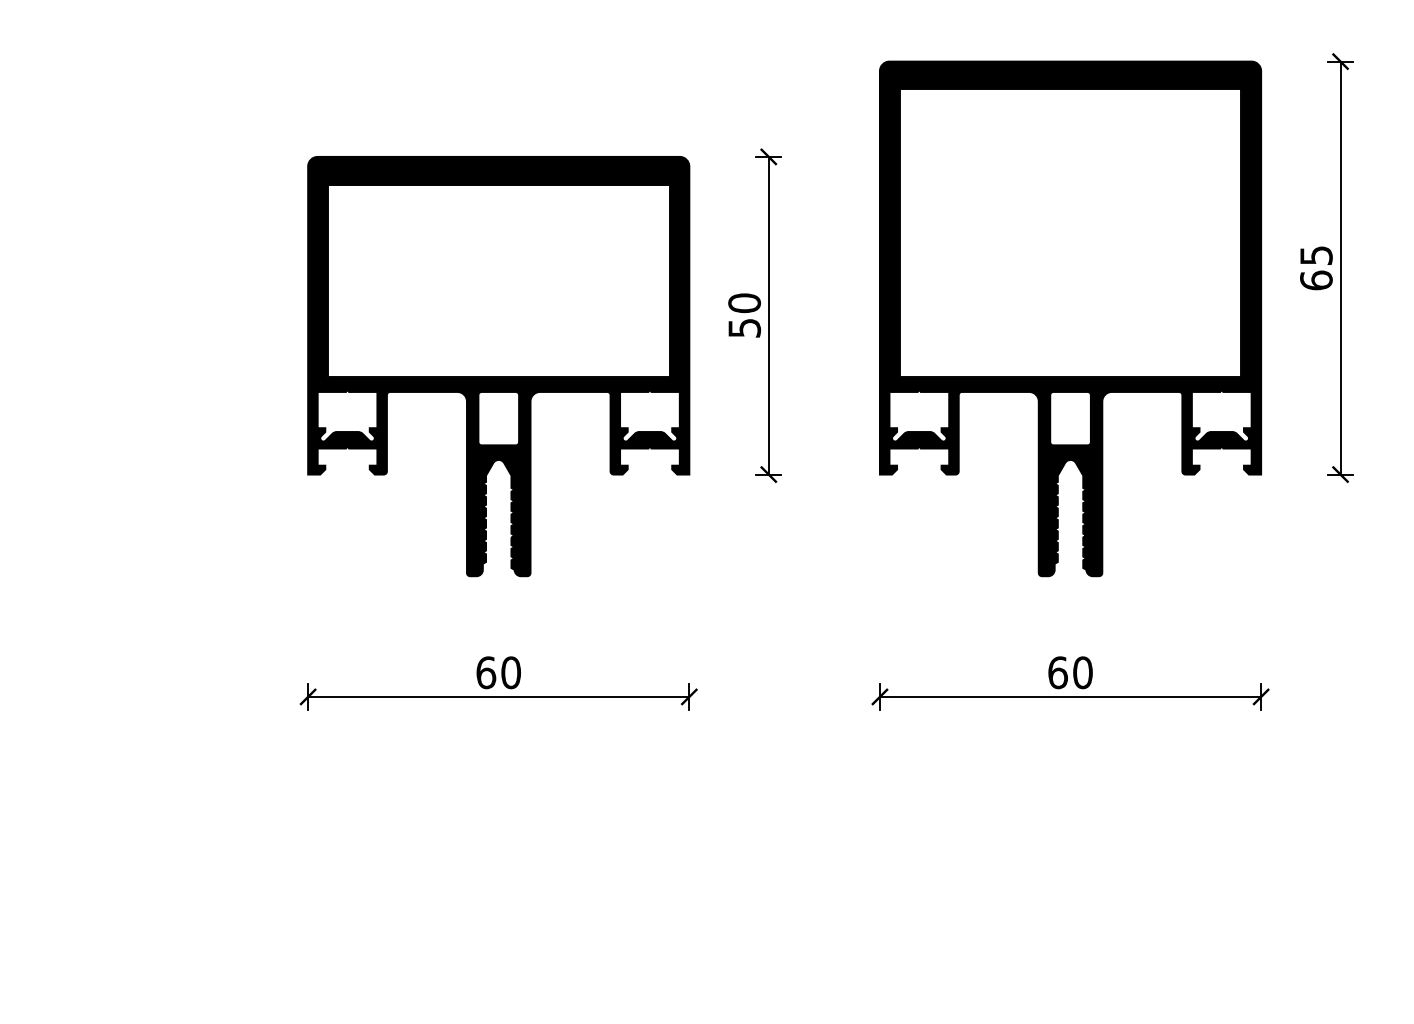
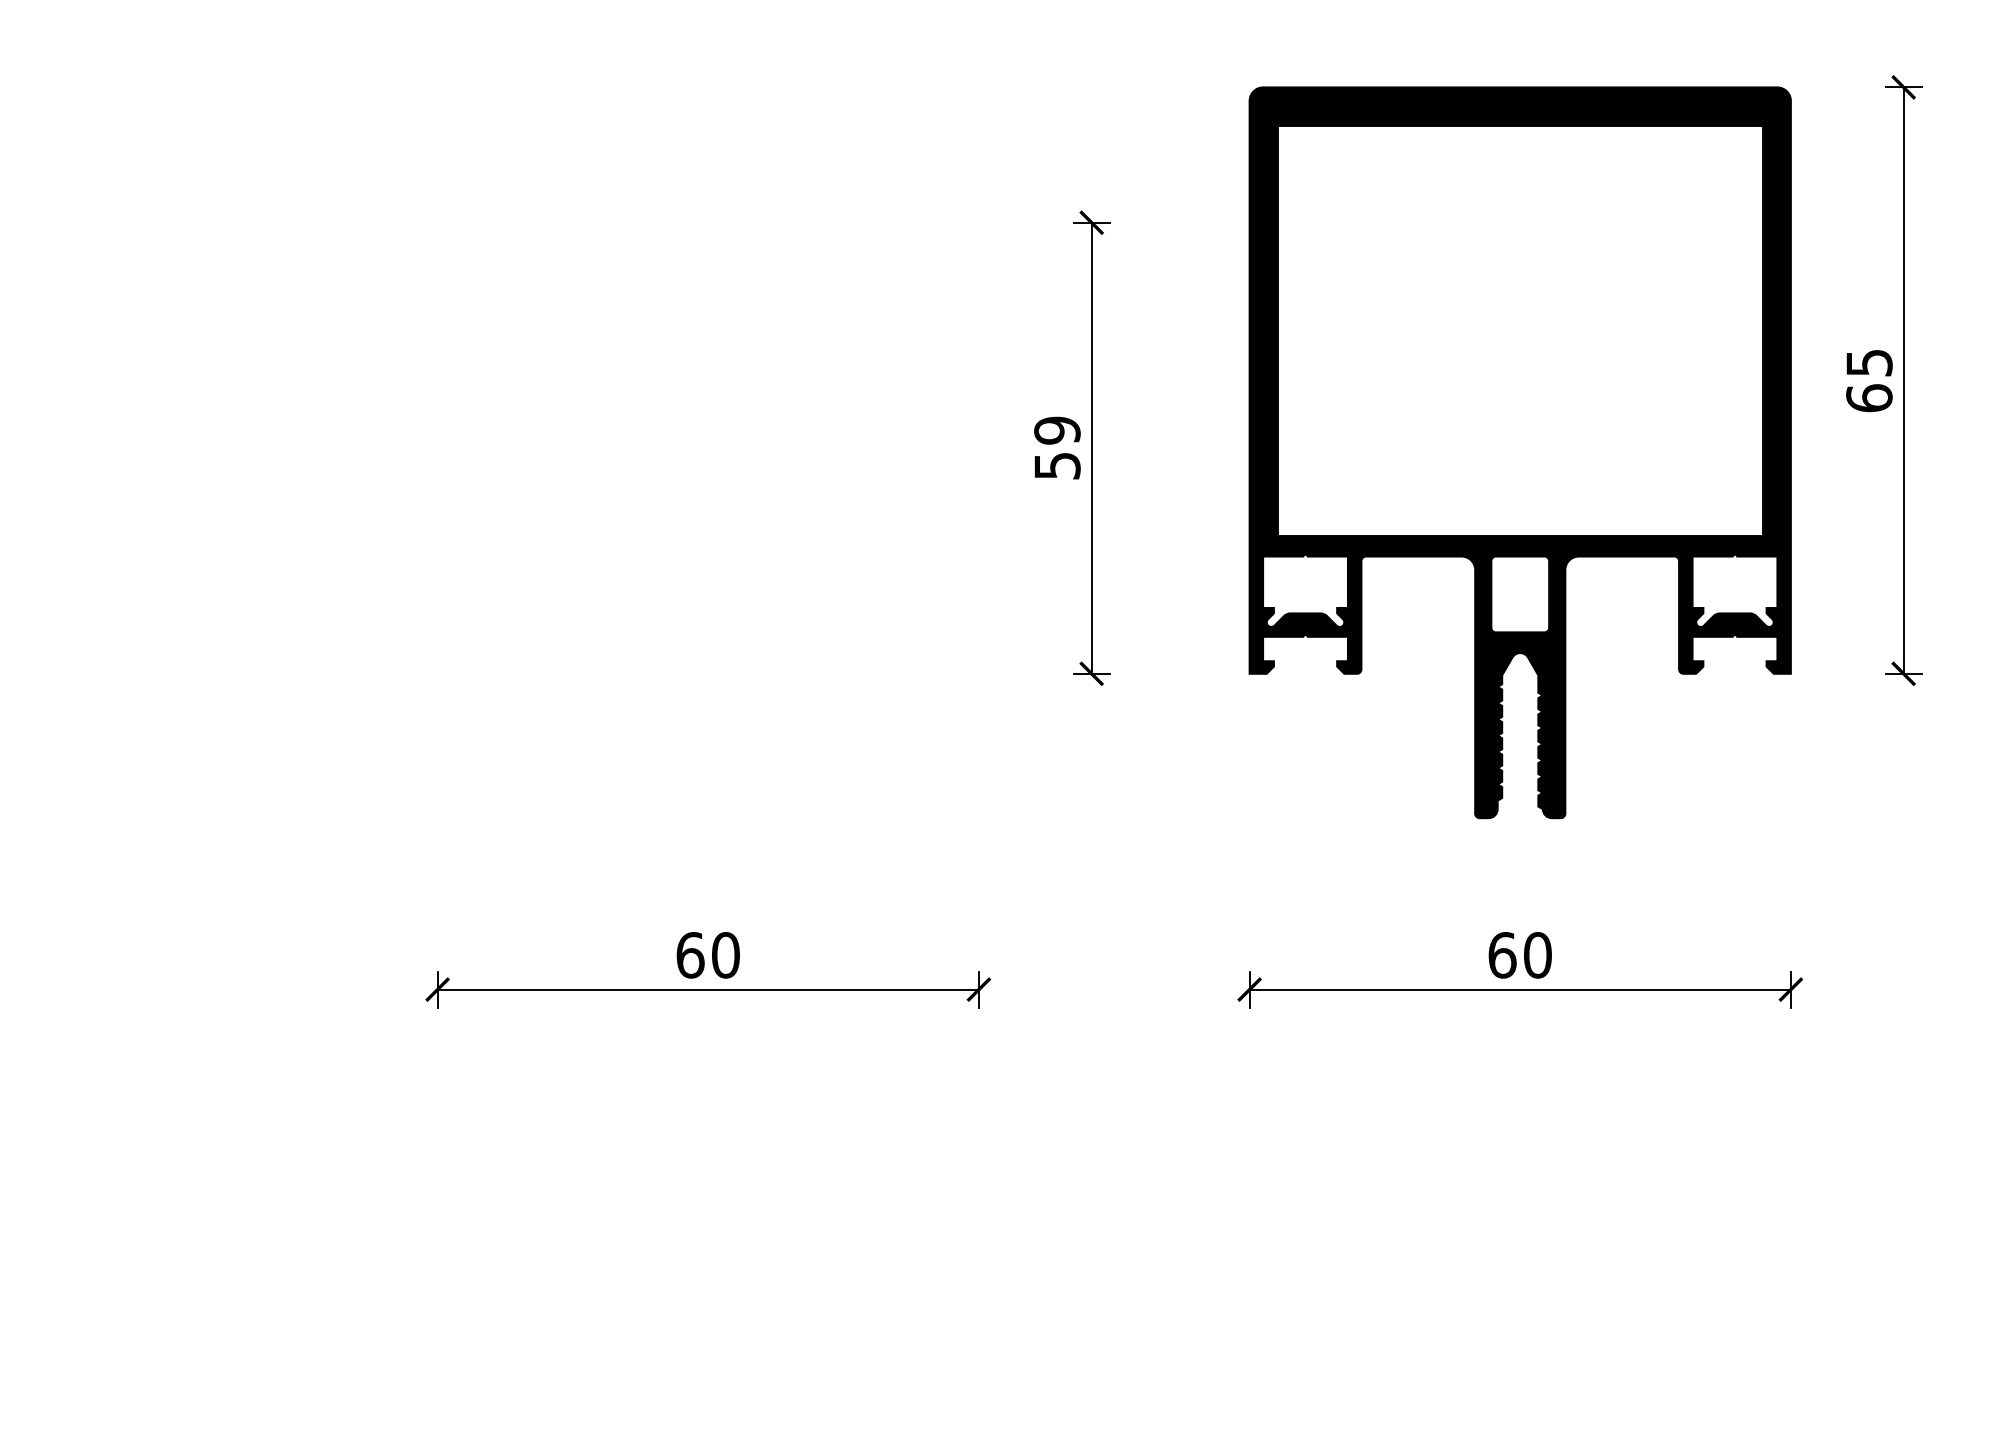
text: (744, 303) -> (1057, 430), 50 -> 59
part: (498, 366) -> (707, 520), removed

